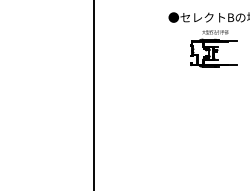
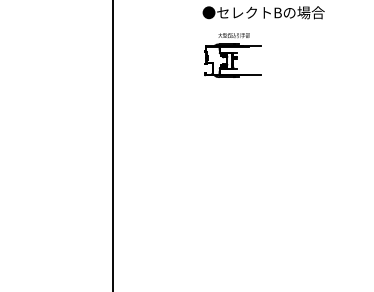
part: (213, 48) -> (232, 55), moved

